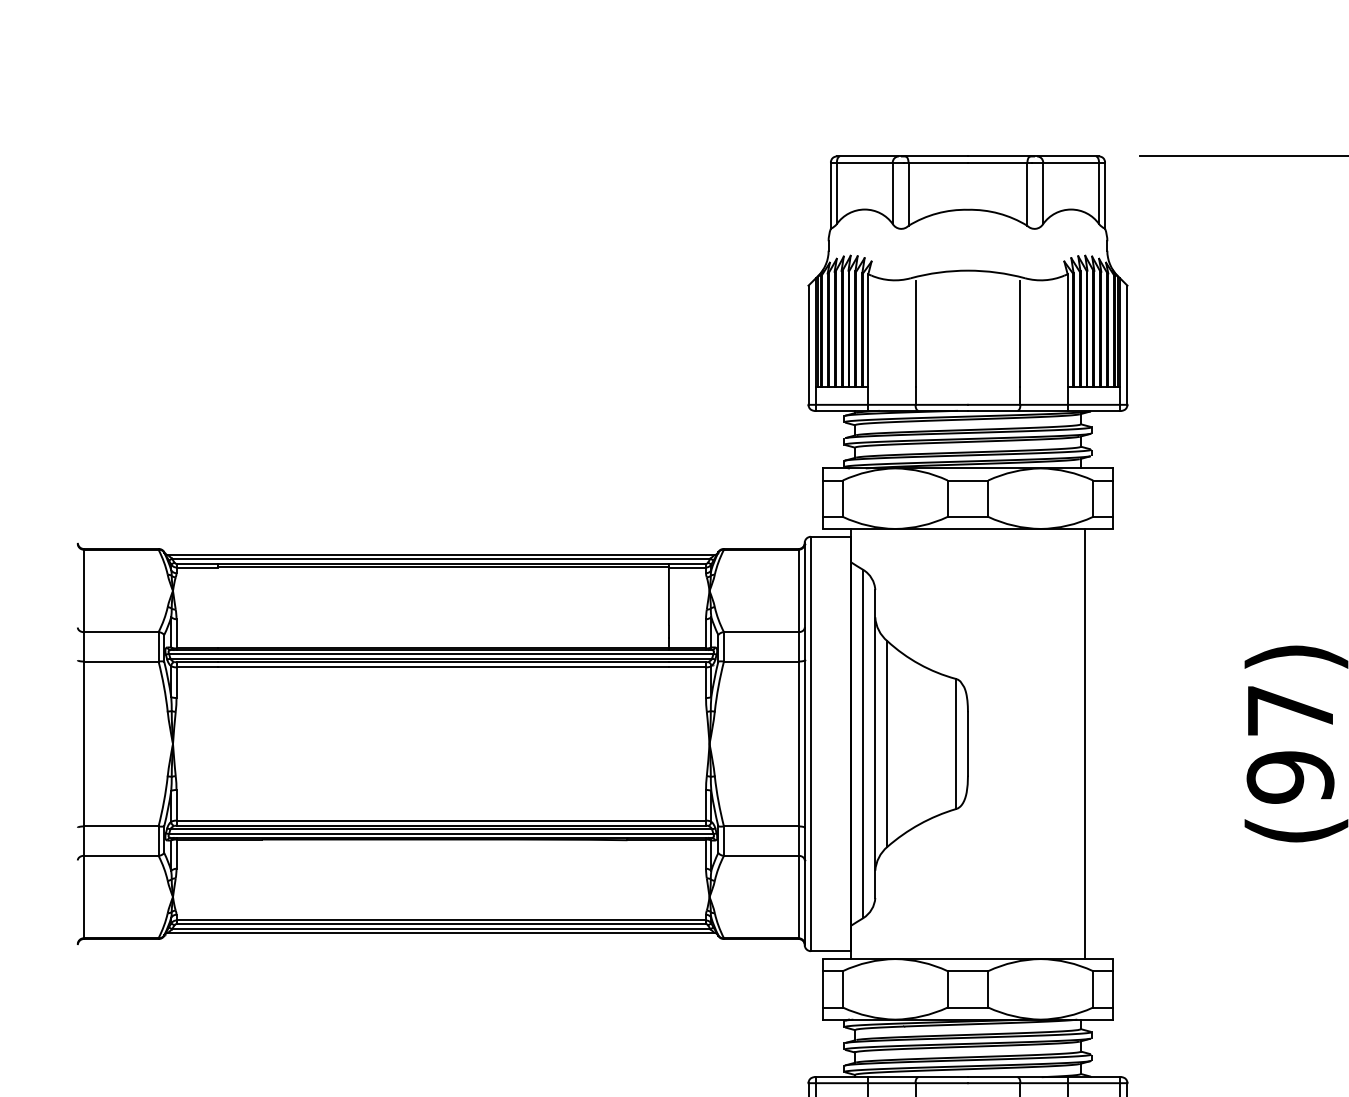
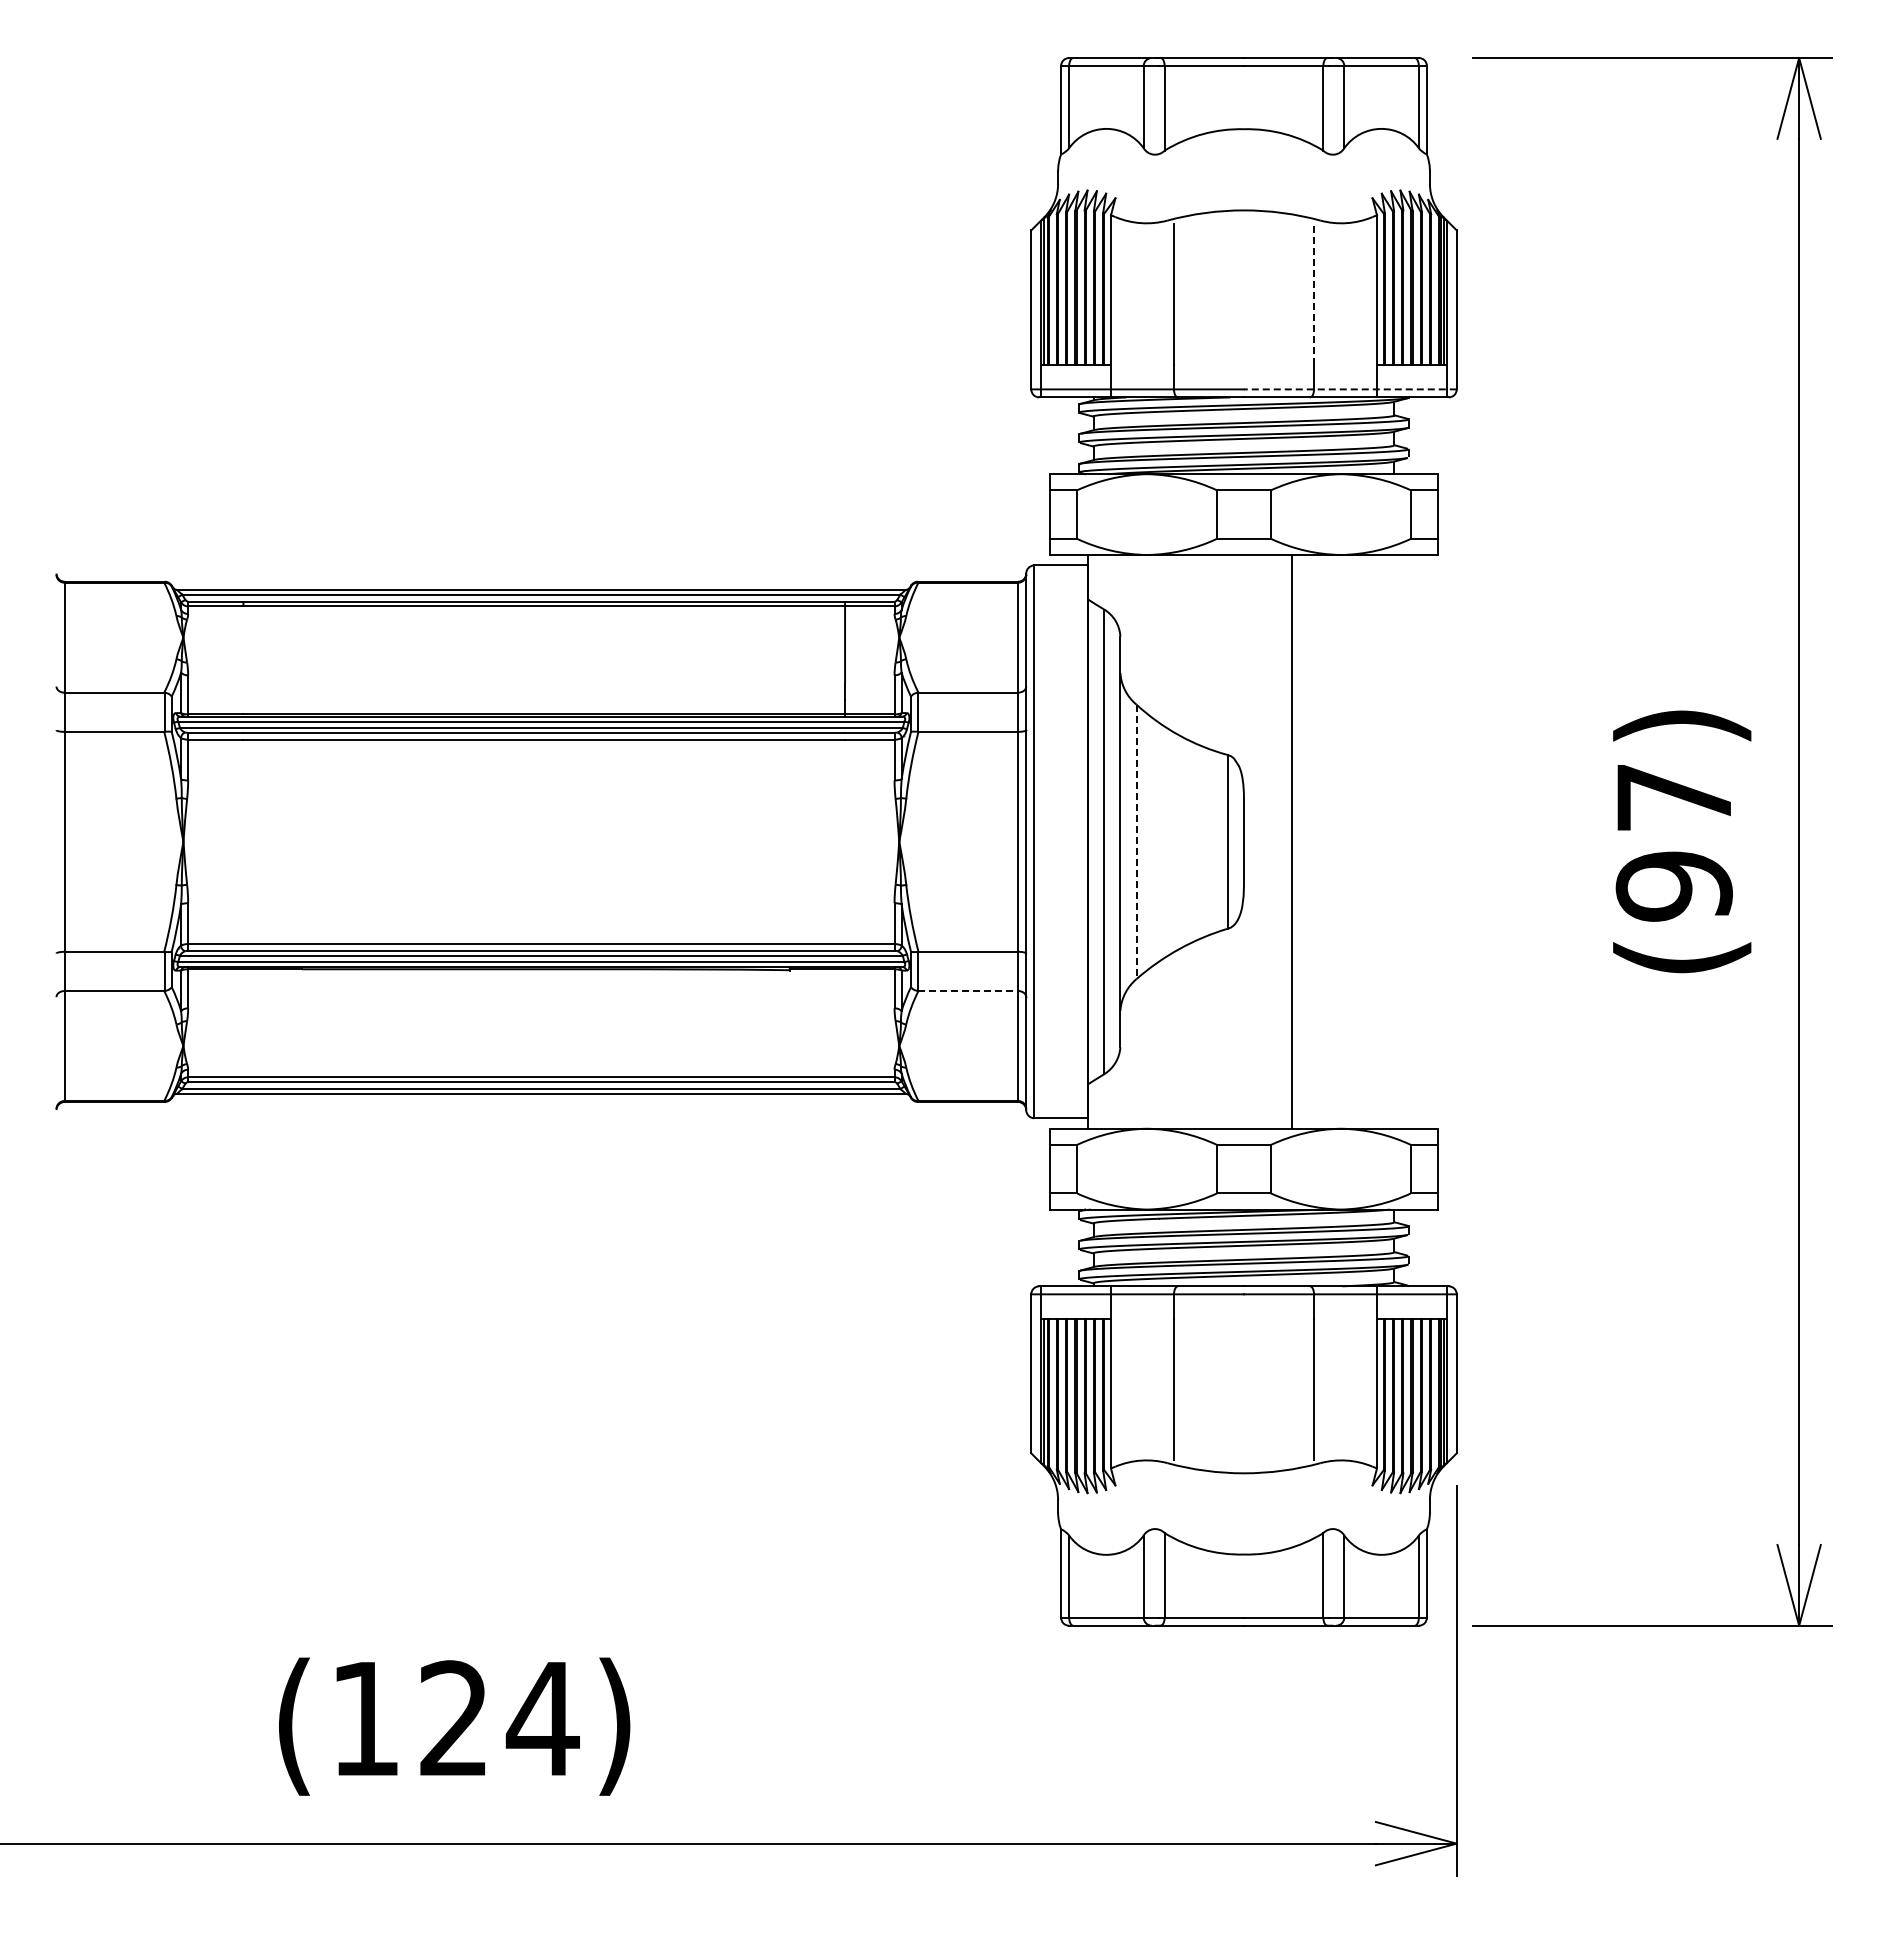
line: (1020, 333) -> (1314, 294), solid -> dashed
line: (1047, 404) -> (1349, 389), solid -> dashed
line: (1084, 743) -> (1291, 841), moved
line: (887, 744) -> (1136, 842), solid -> dashed
line: (761, 856) -> (968, 991), solid -> dashed

